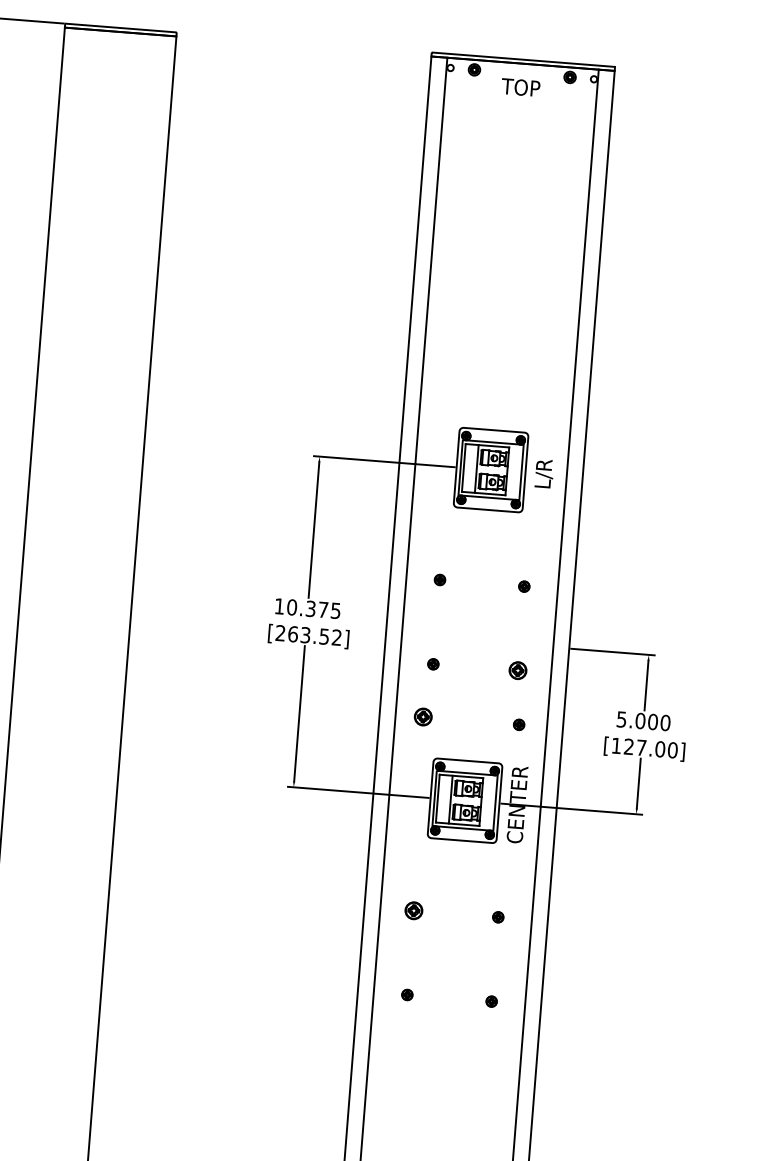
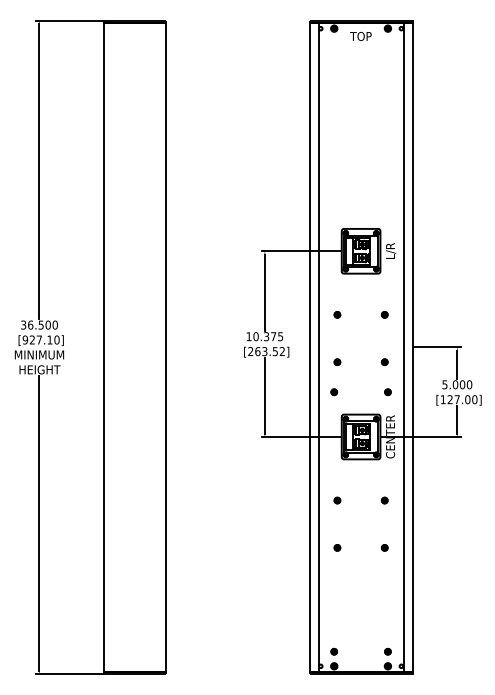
part: (517, 671) -> (384, 362), size x0.62
part: (423, 717) -> (334, 392), size x0.62
part: (414, 910) -> (337, 500), size x0.62

